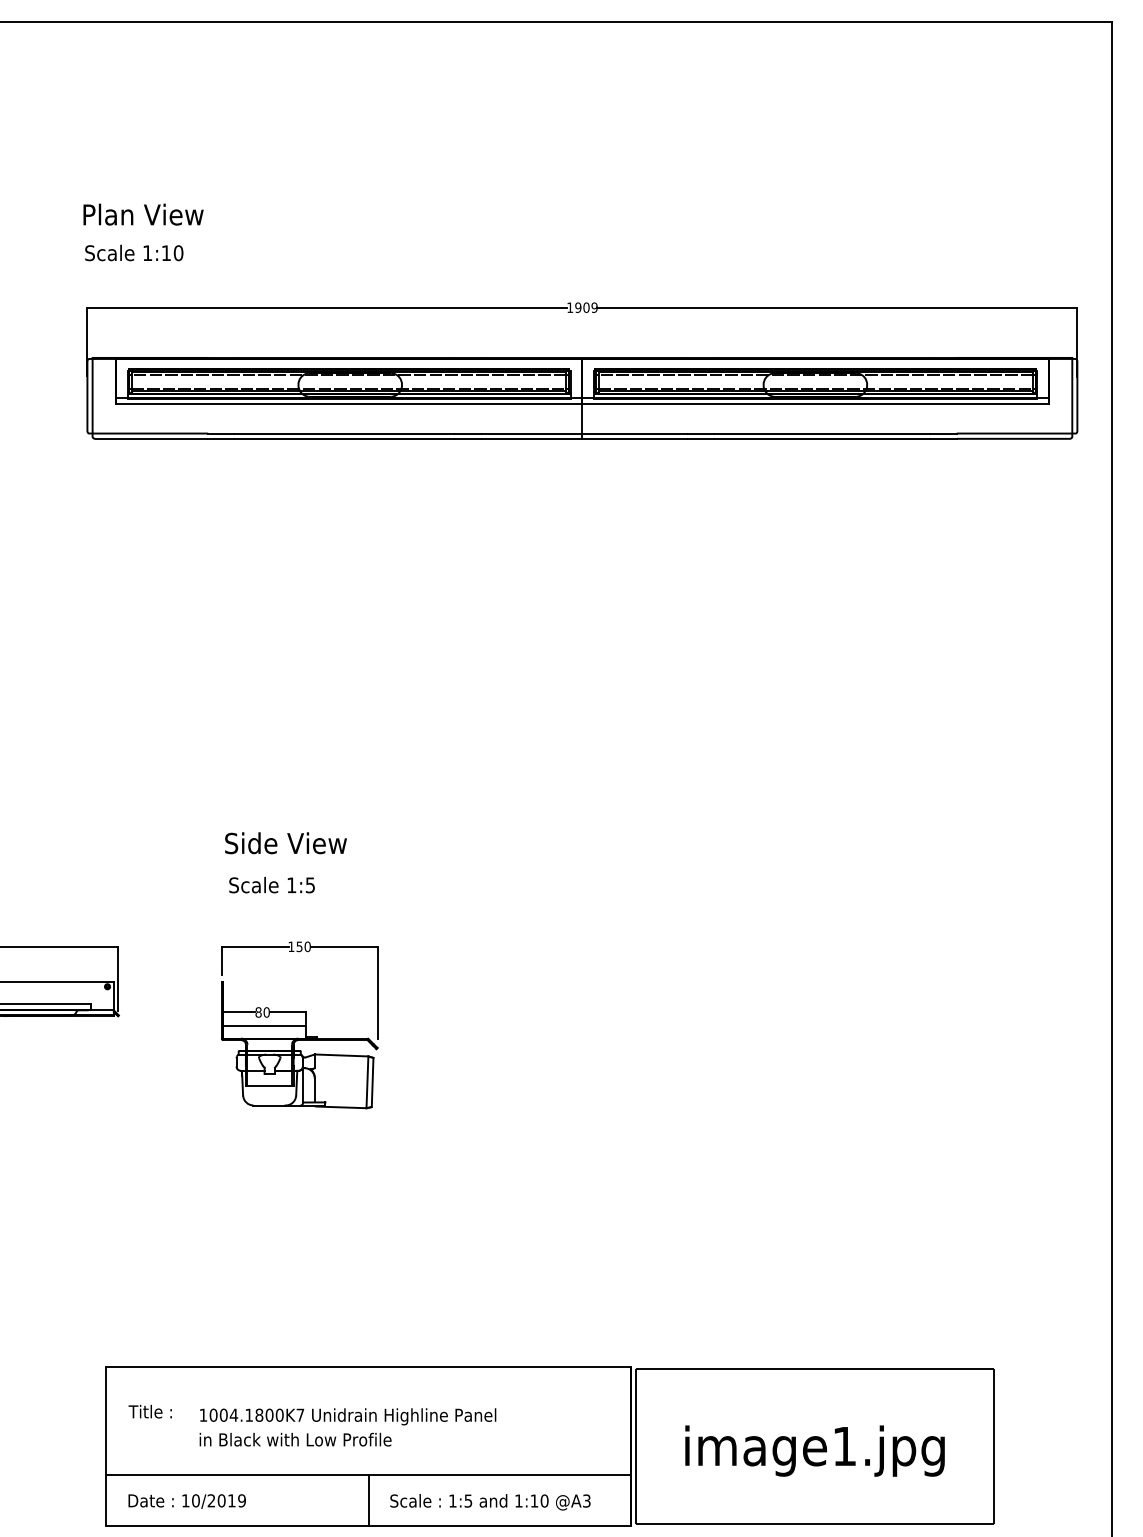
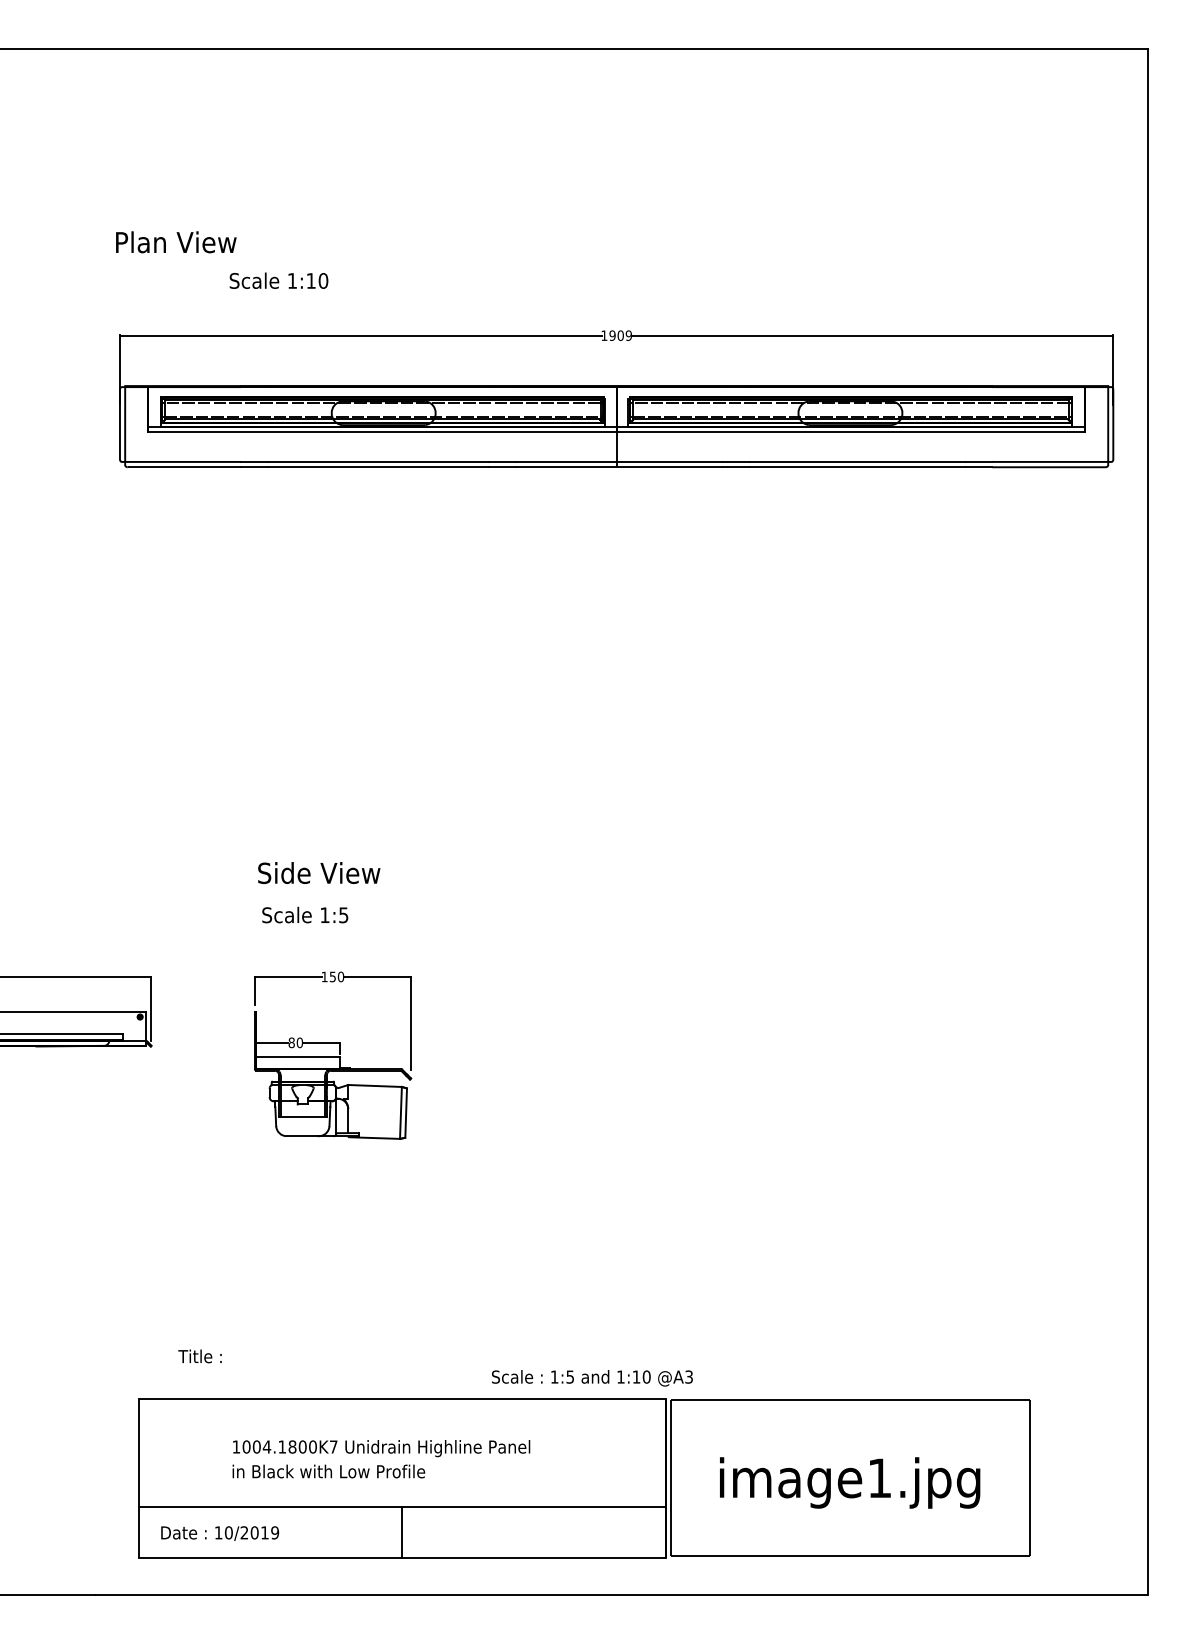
text: (133, 252) -> (278, 280), moved
text: (149, 1411) -> (199, 1356), moved
text: (490, 1502) -> (592, 1378), moved

